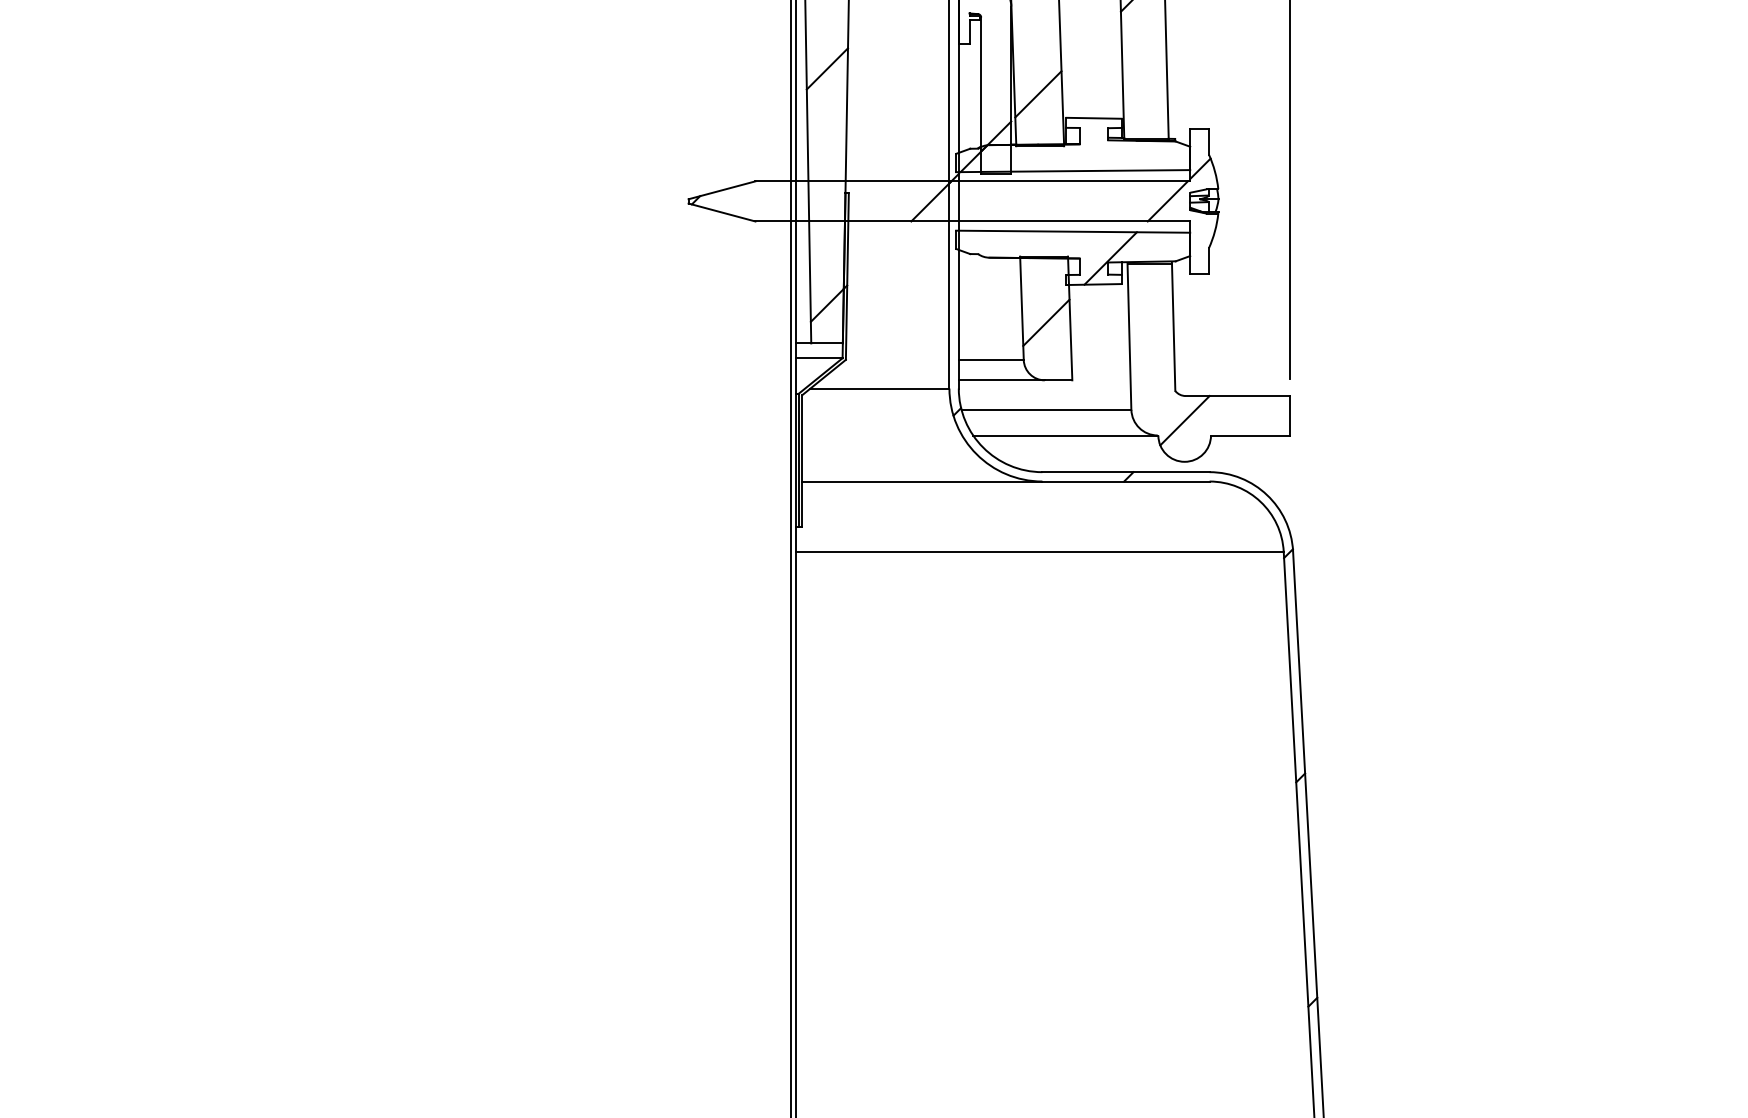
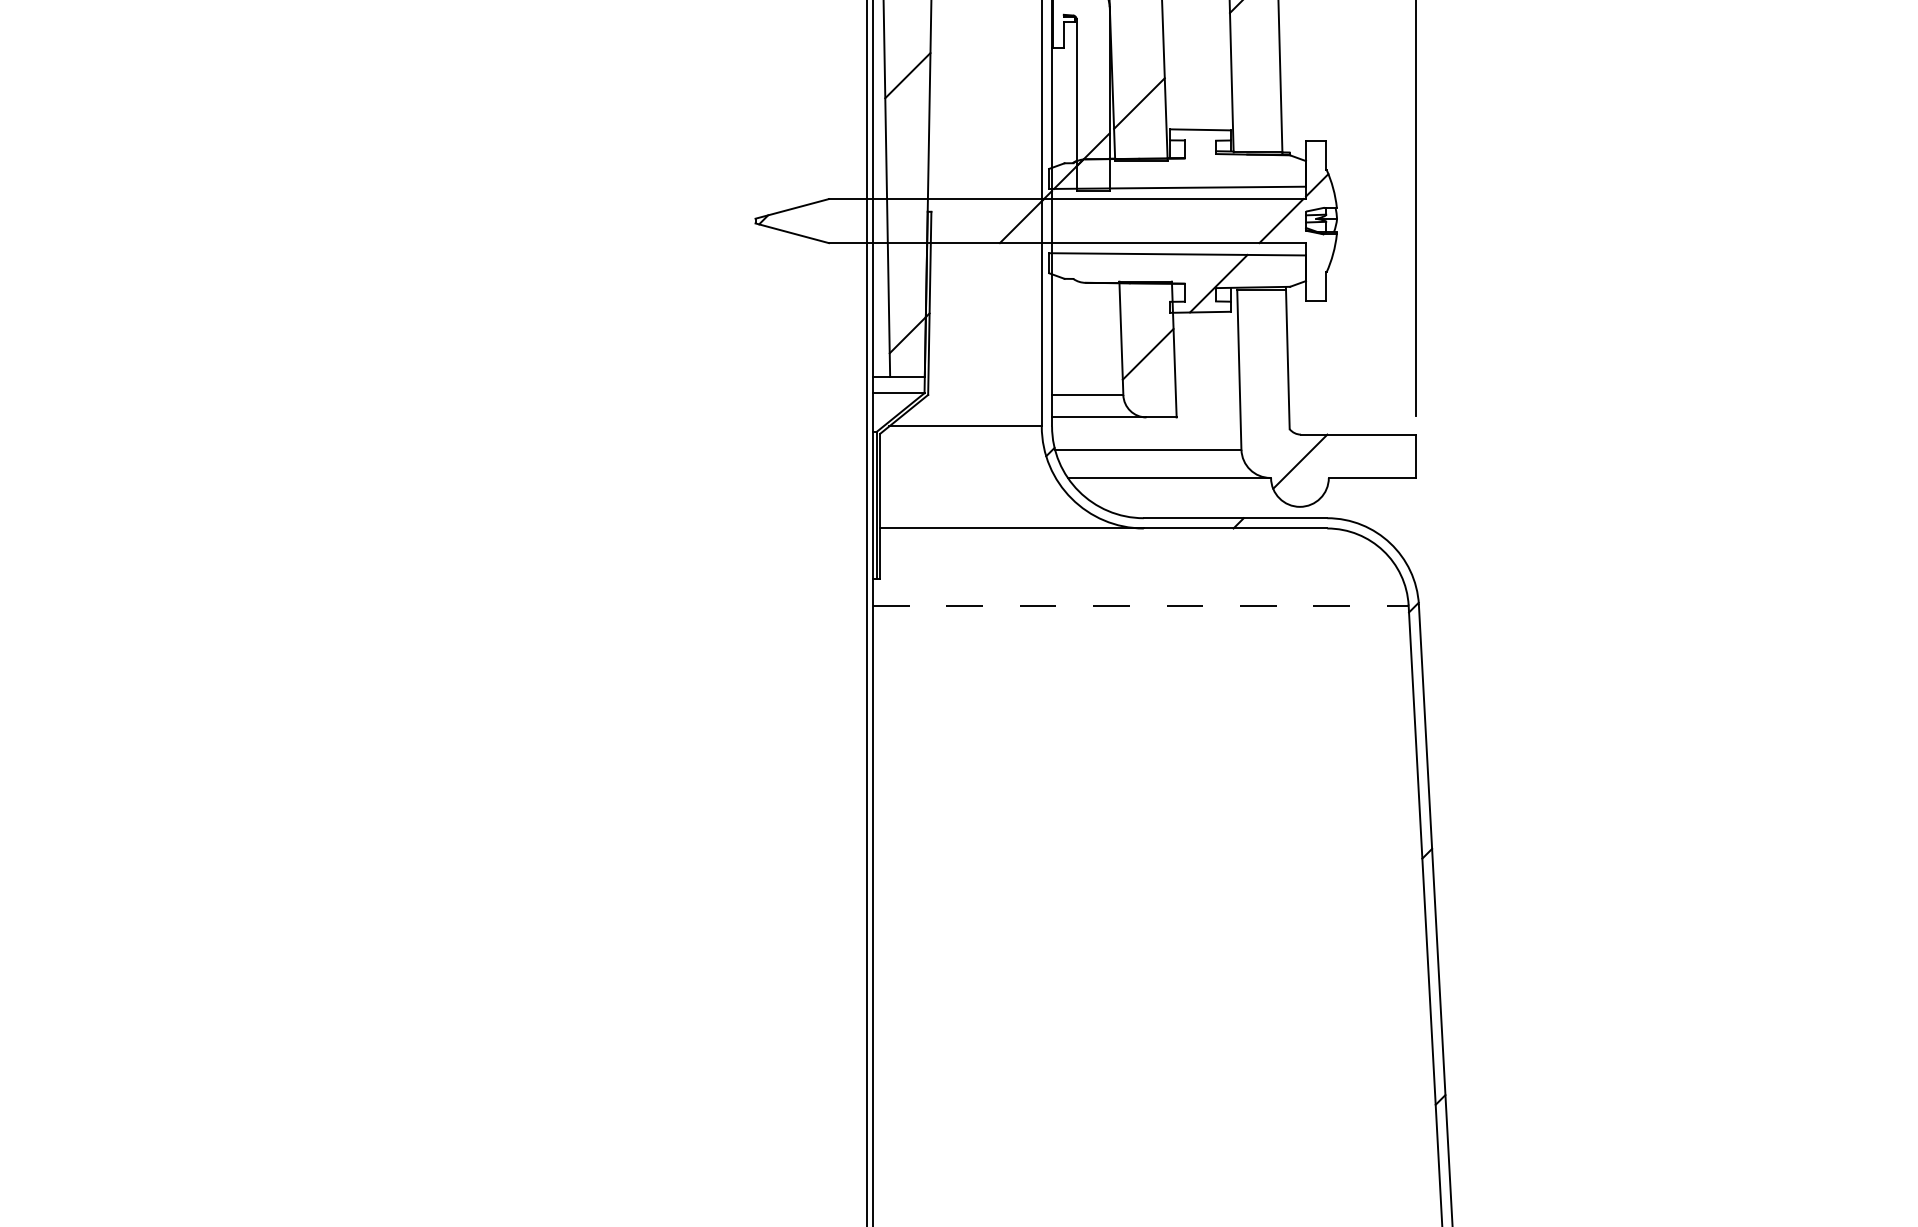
line: (1040, 551) -> (1141, 605), solid -> dashed

